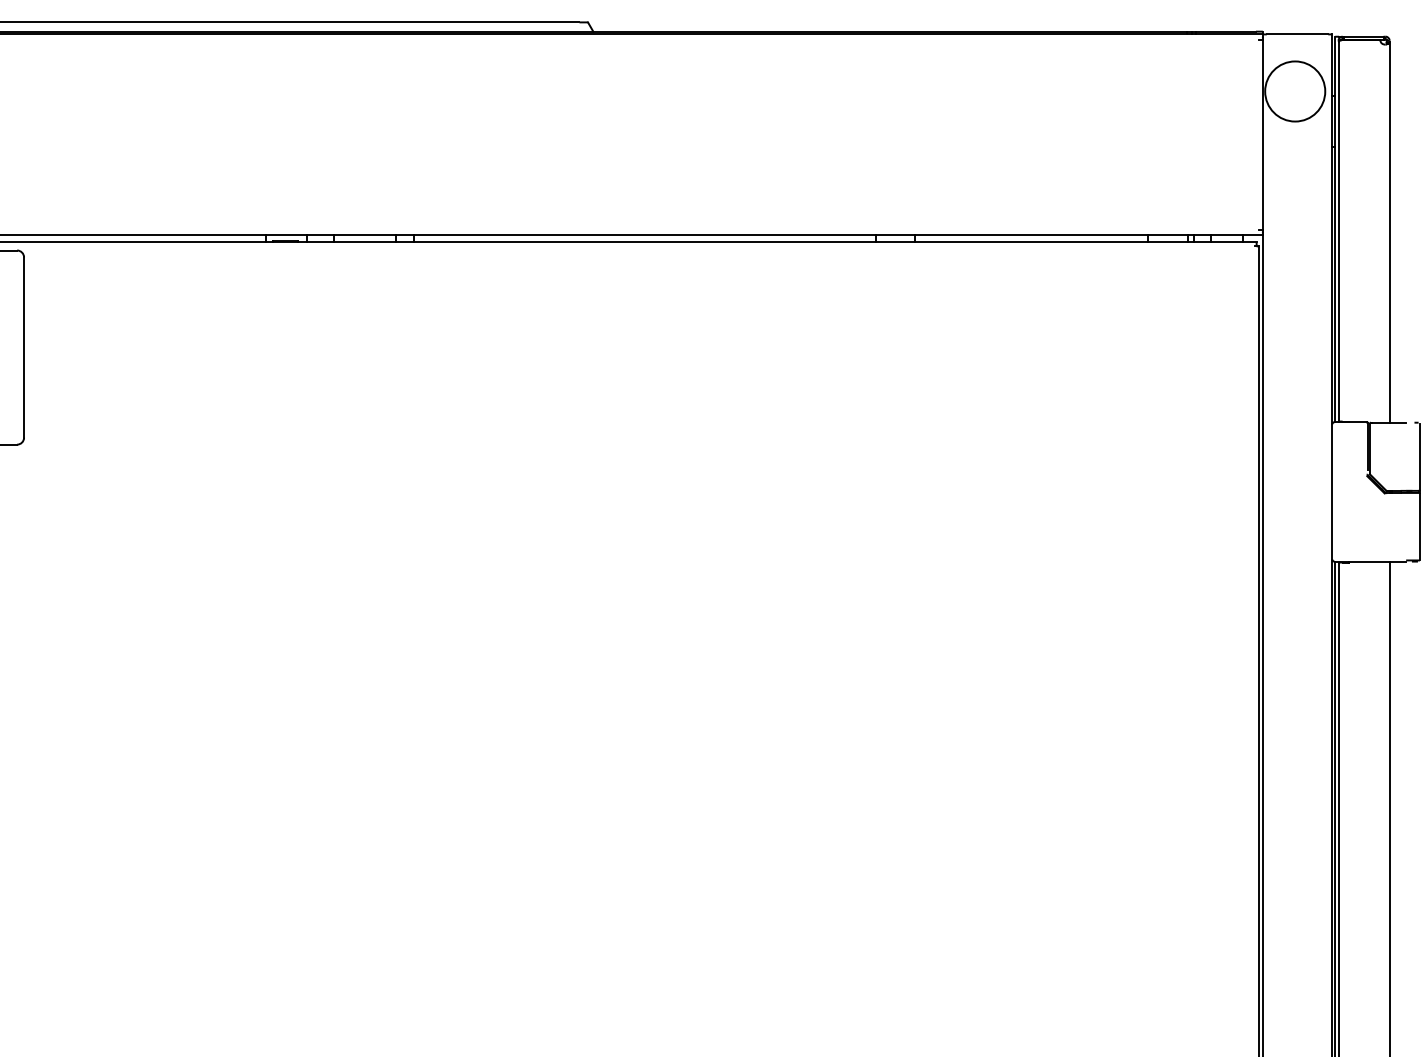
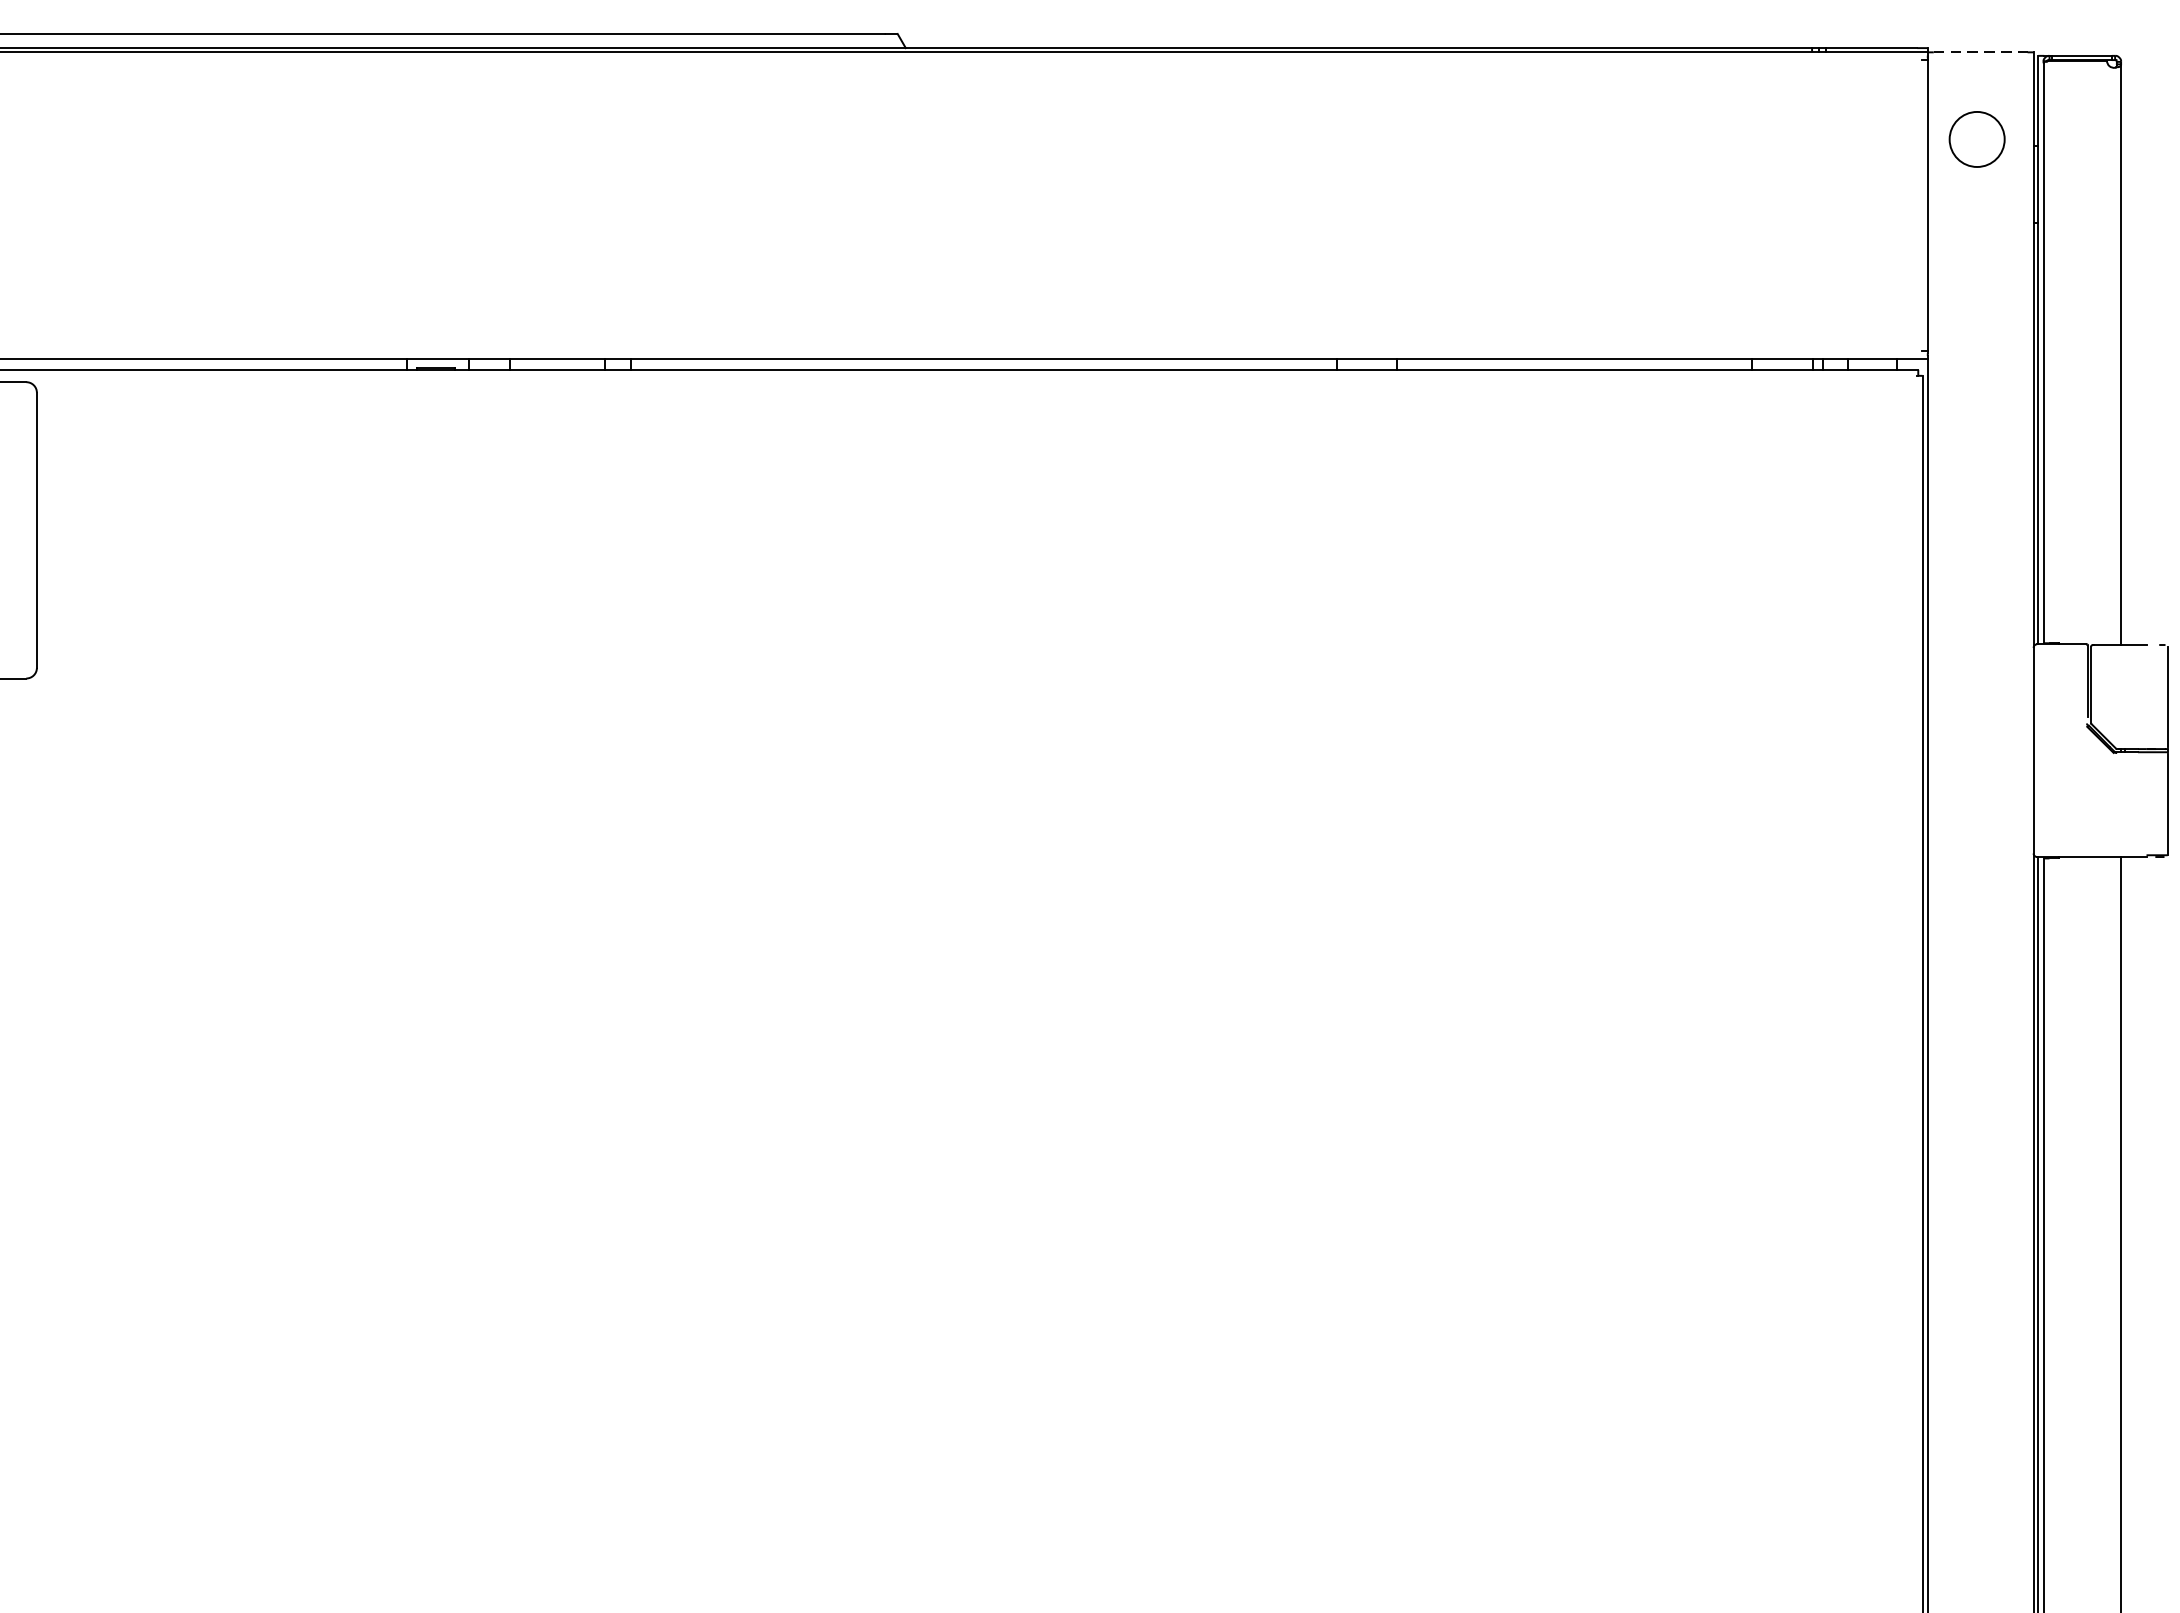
line: (1297, 34) -> (1980, 52), solid -> dashed
circle: (1295, 91) -> (1977, 139), size x0.6

